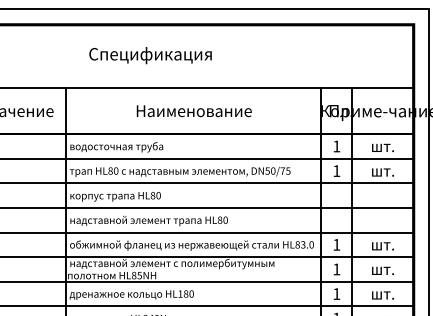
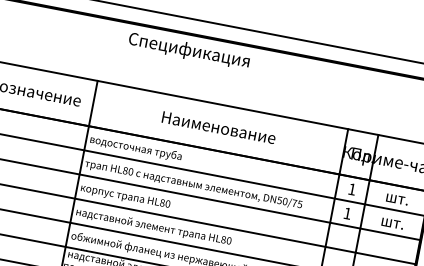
text: (150, 55) -> (189, 51), moved

